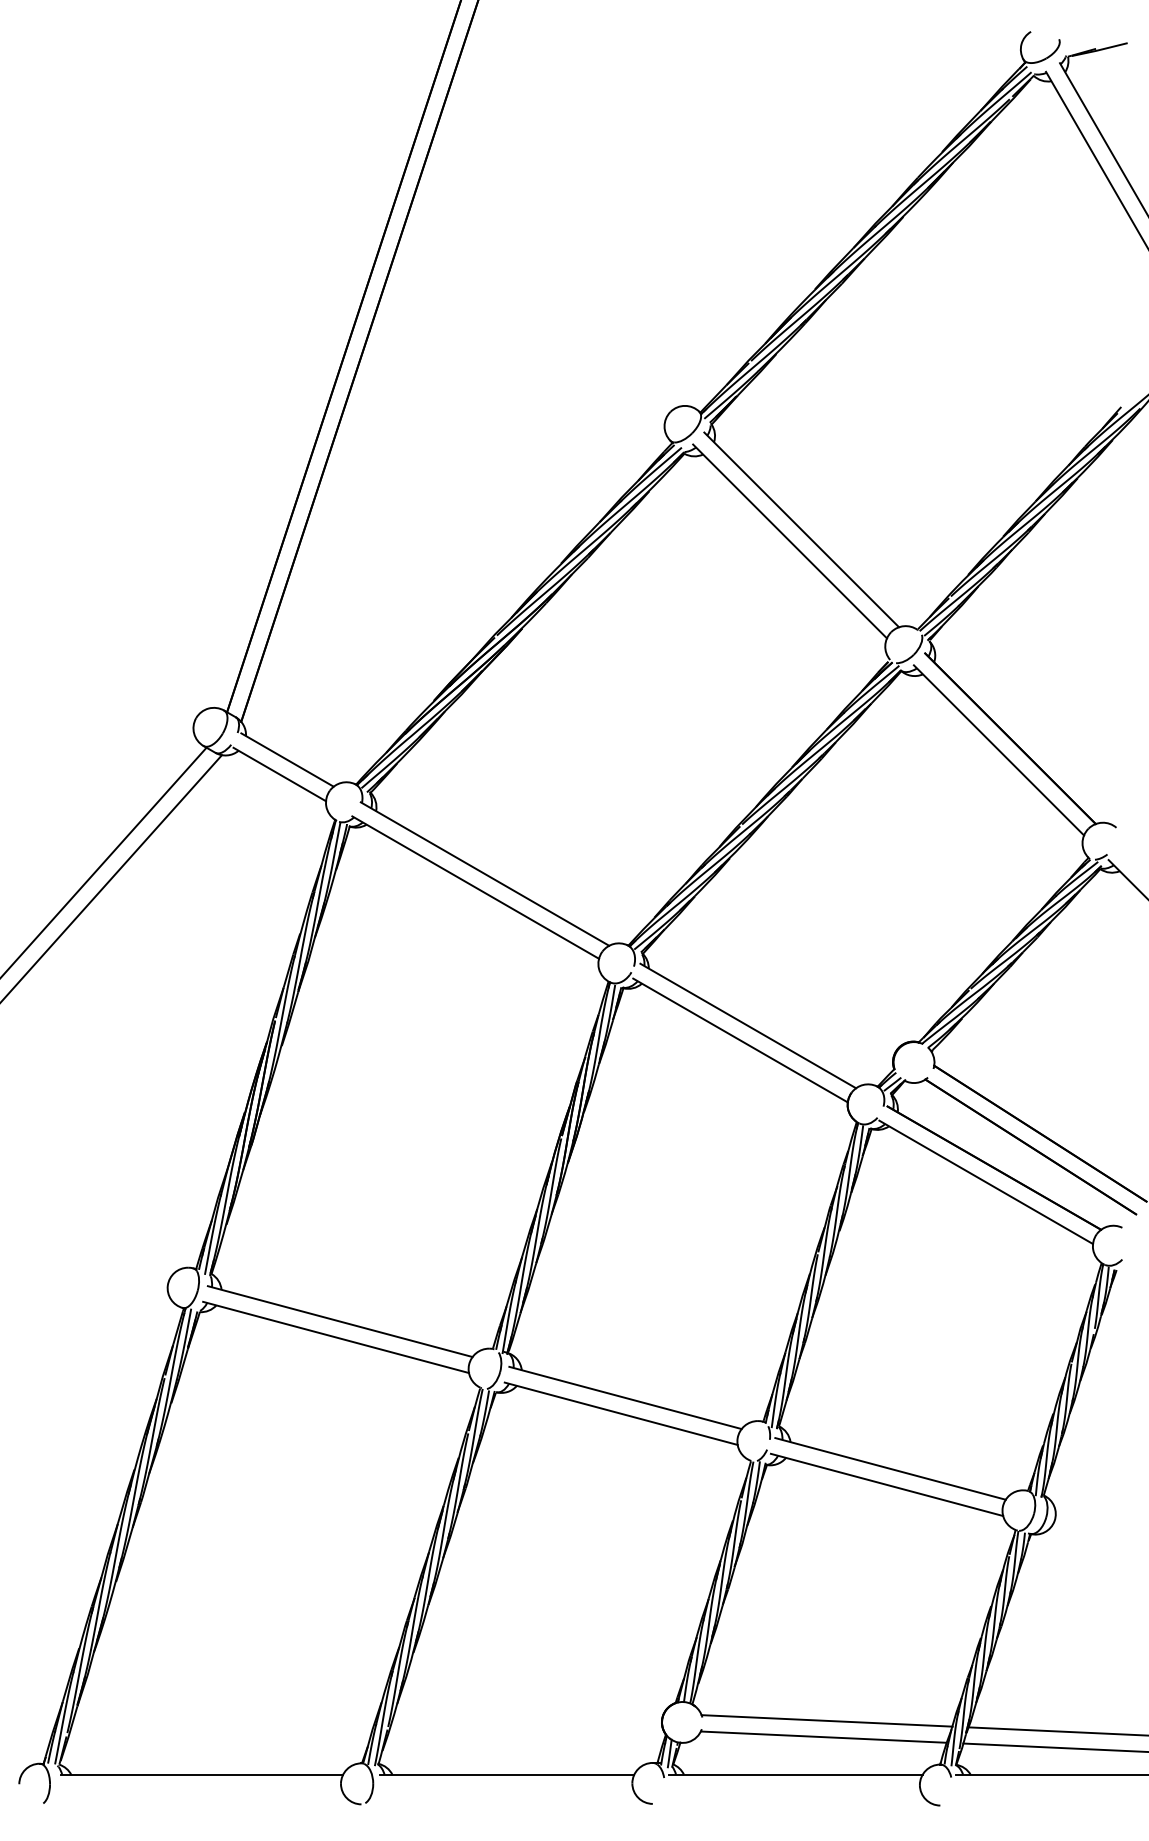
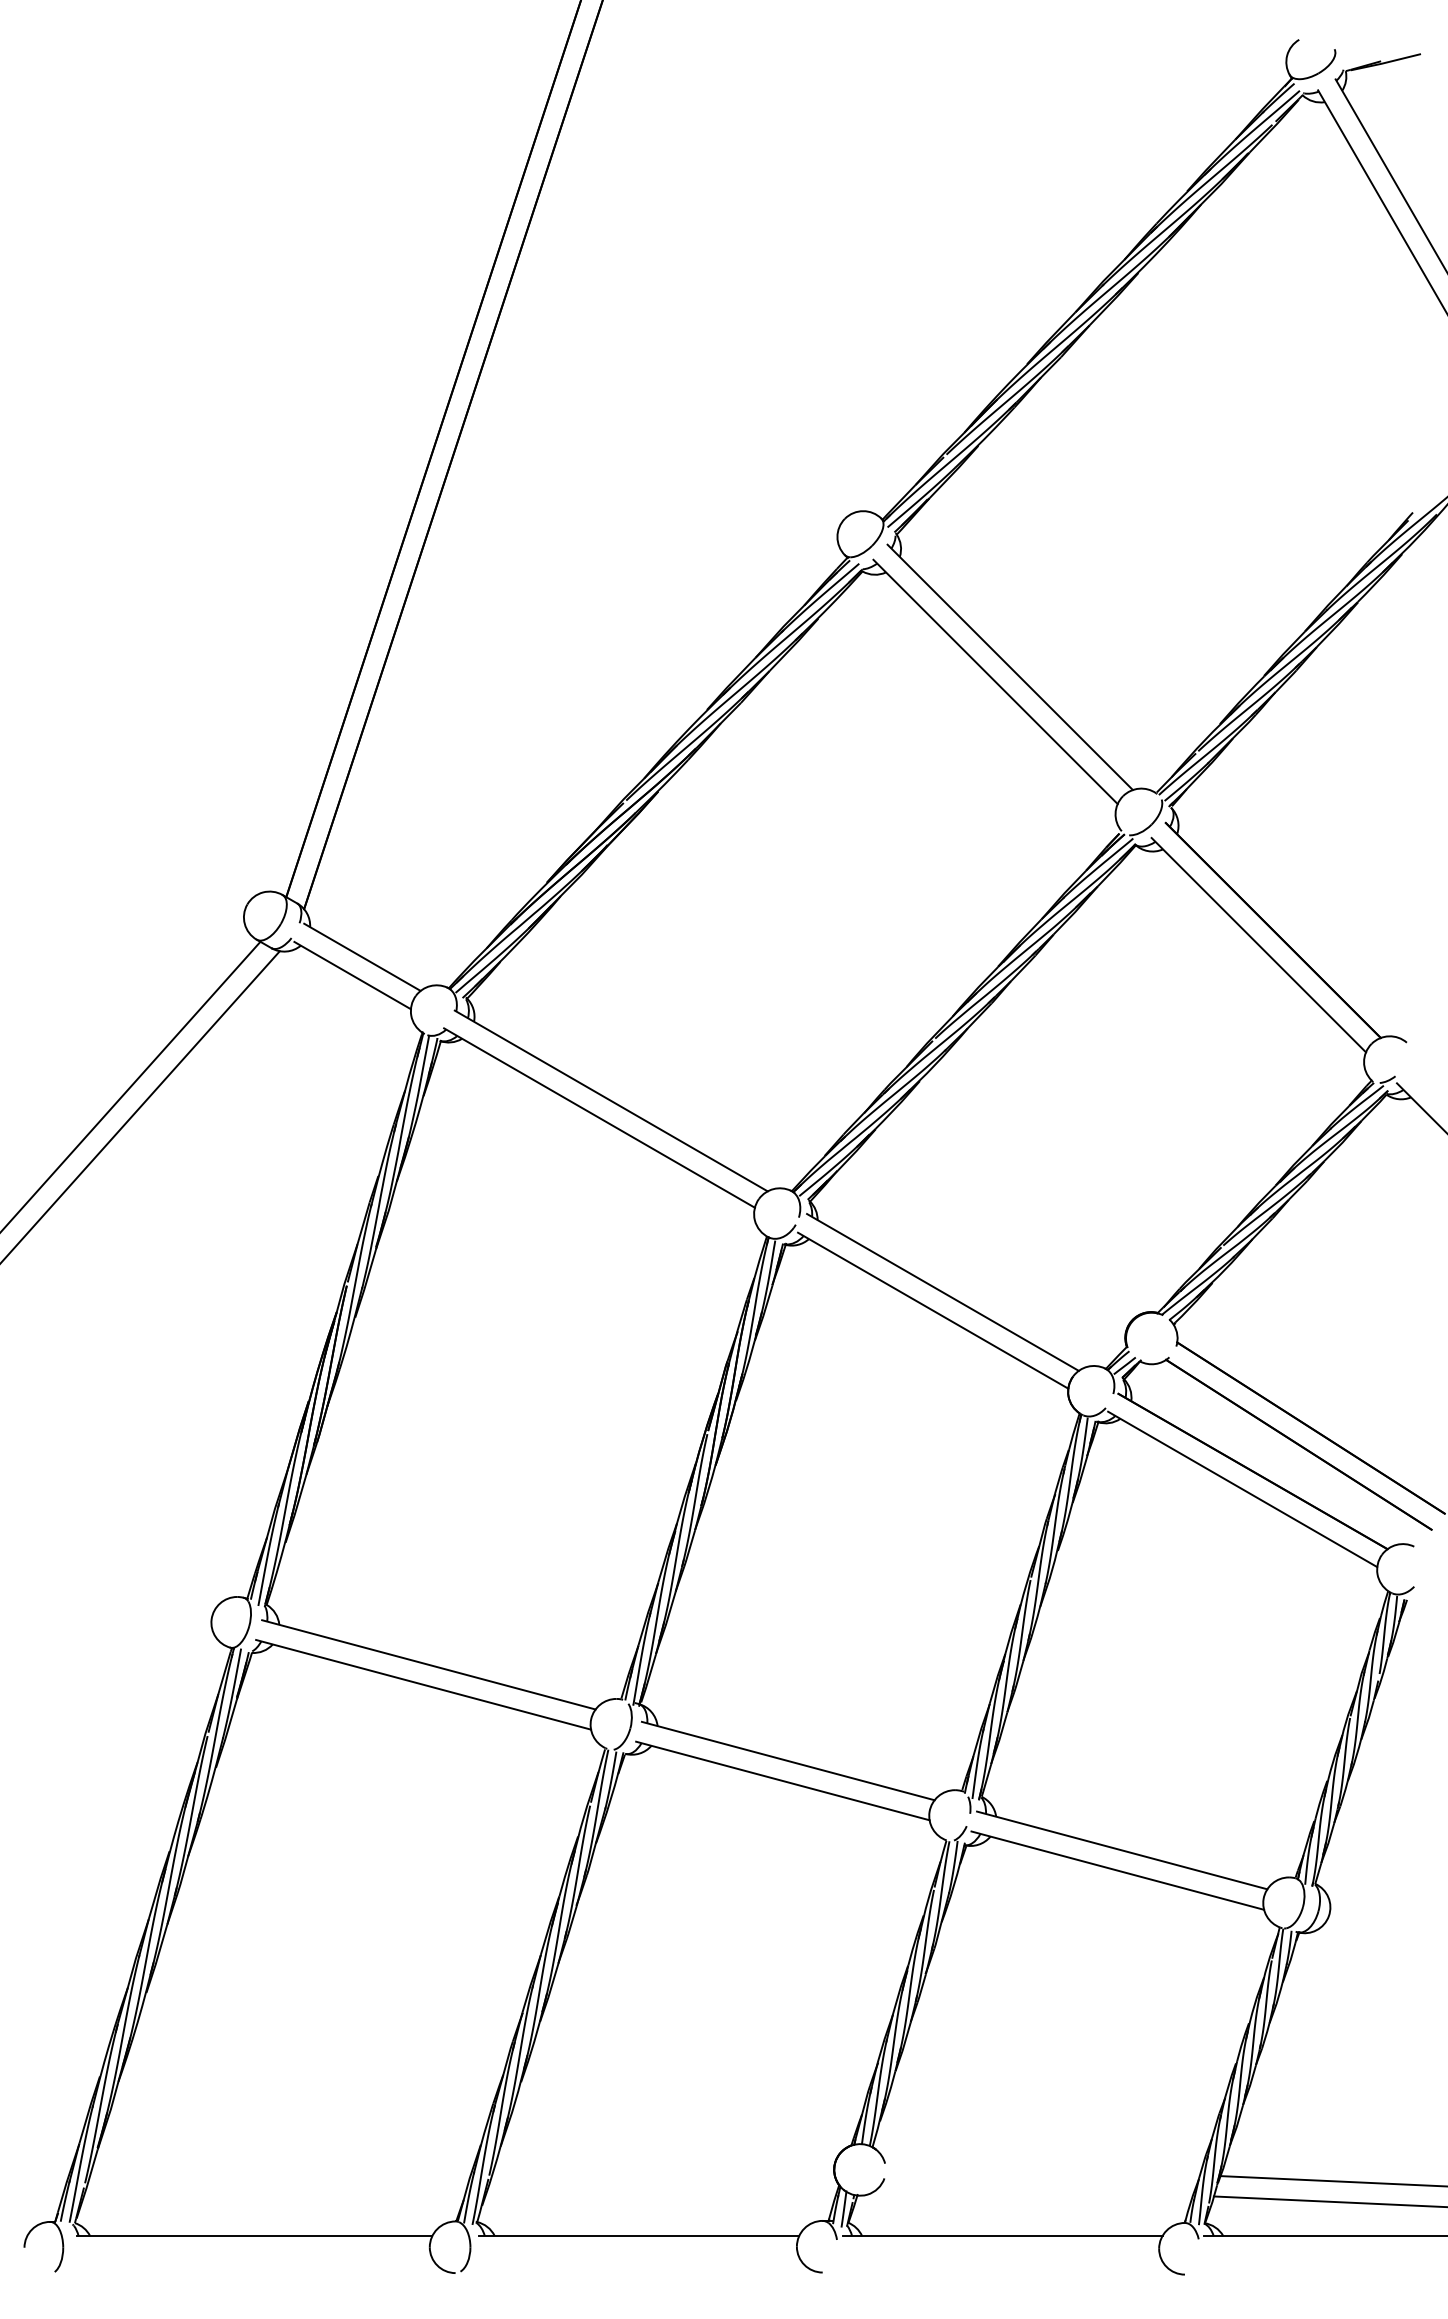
line: (827, 1720) -> (1042, 2167), removed
line: (823, 1737) -> (1037, 2188), removed

